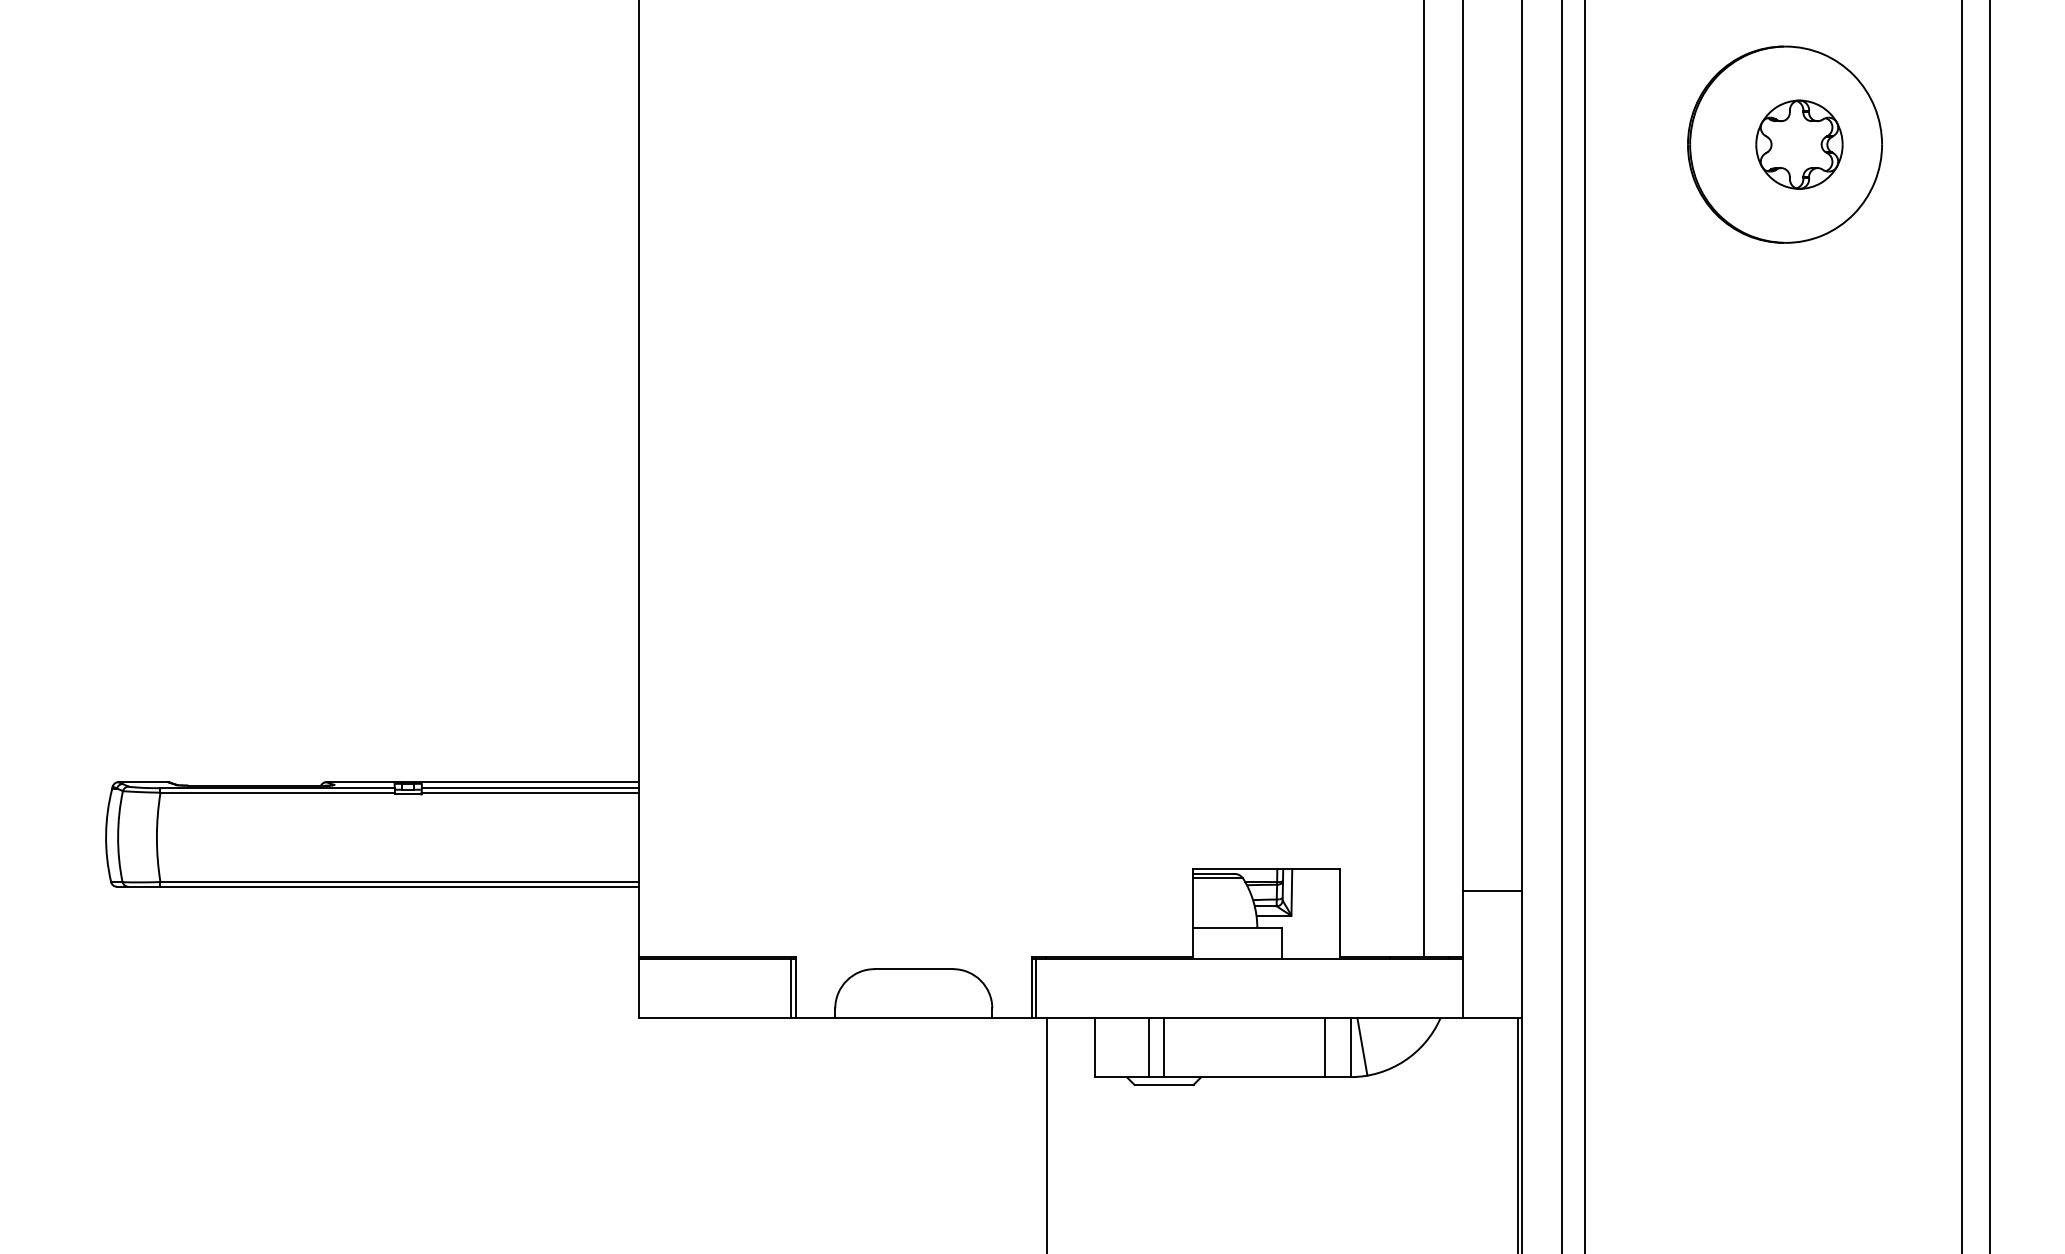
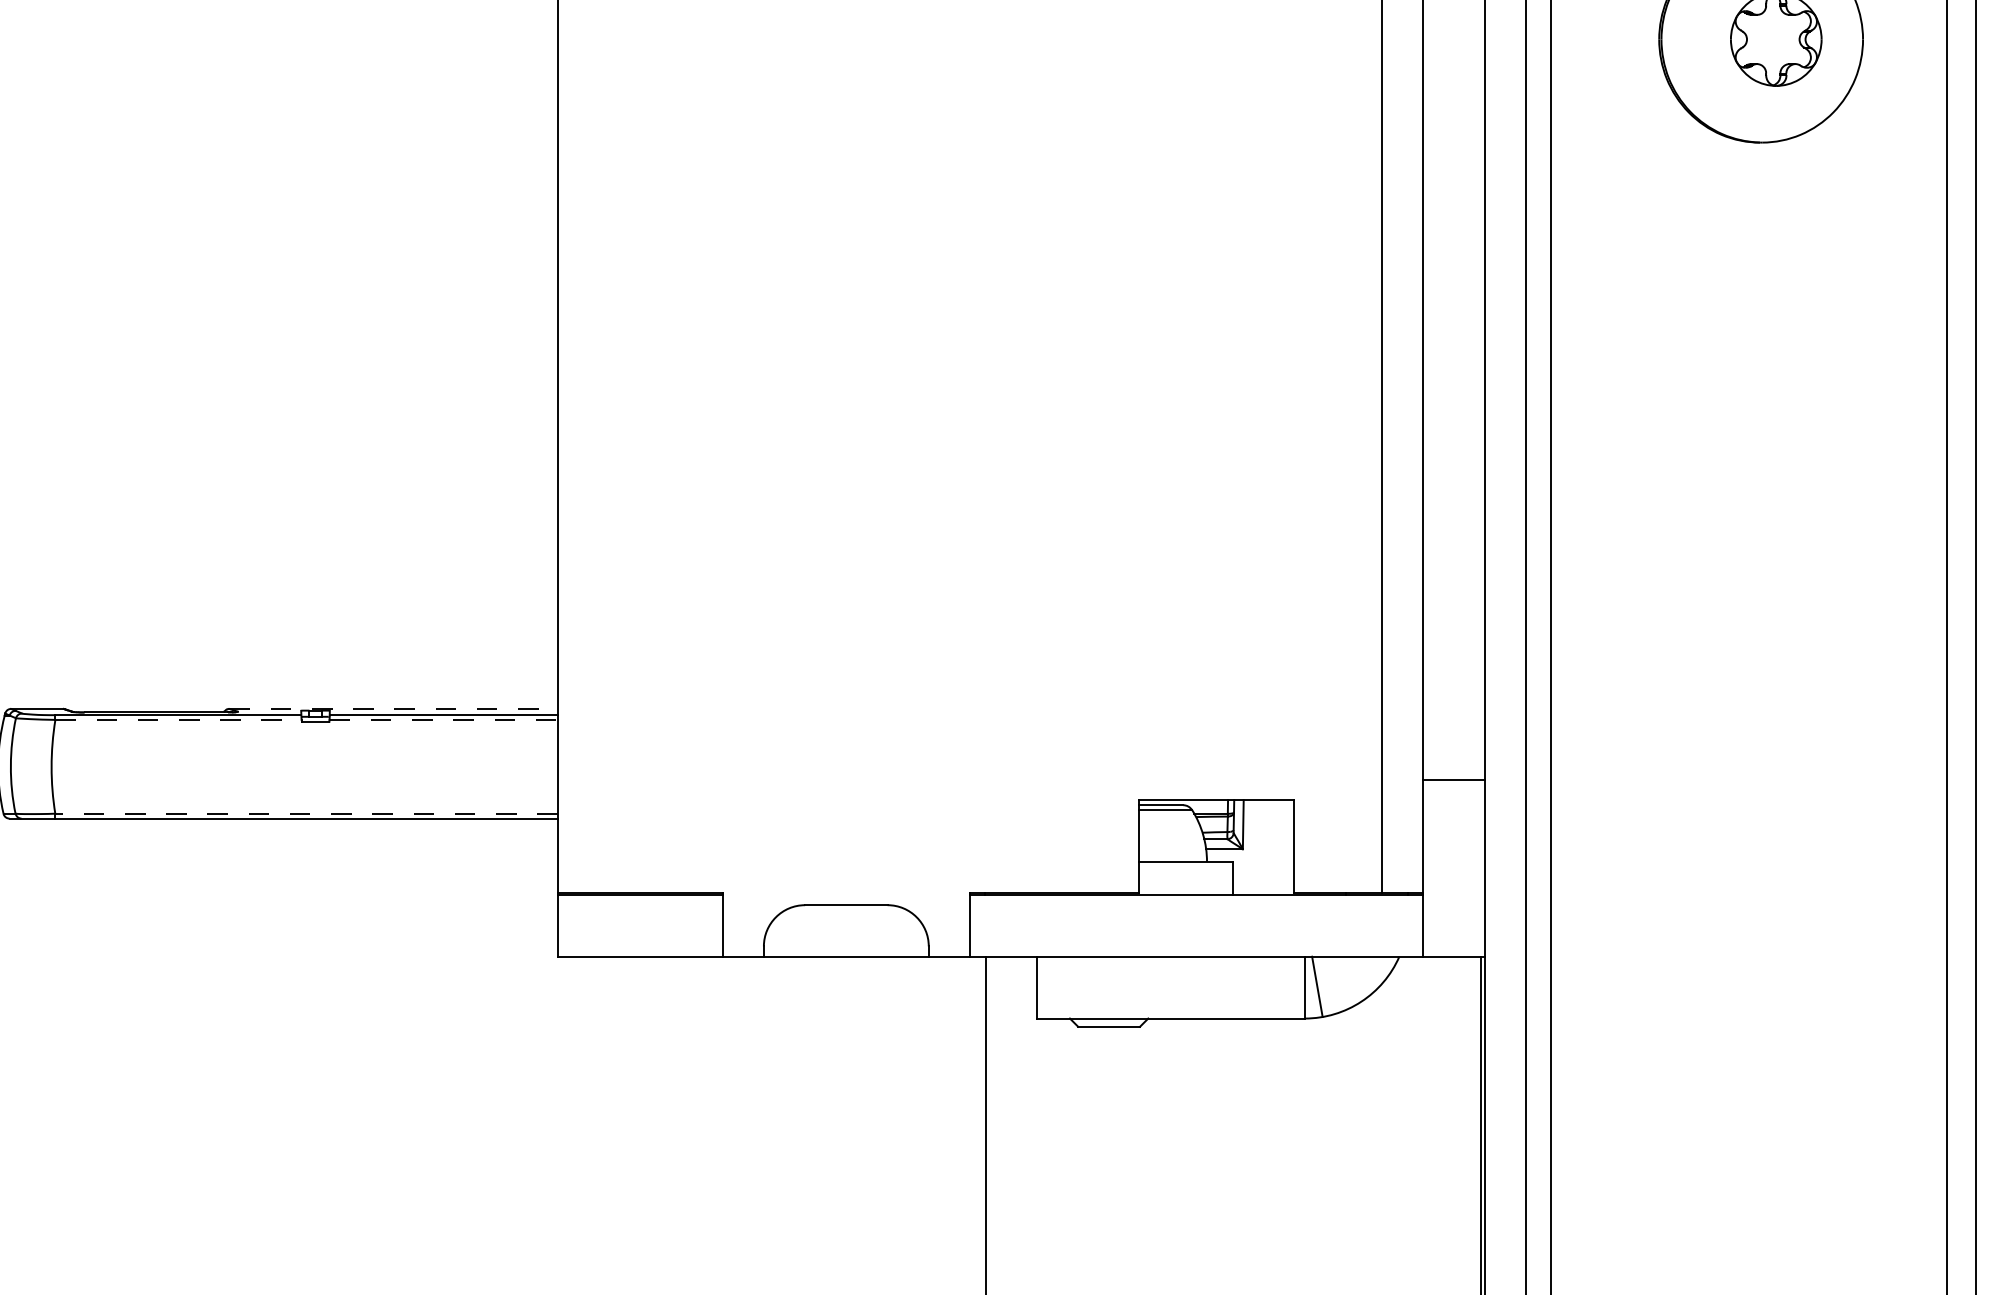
line: (483, 782) -> (394, 709), solid -> dashed
line: (278, 792) -> (179, 719), solid -> dashed
line: (530, 792) -> (443, 719), solid -> dashed
line: (399, 882) -> (306, 814), solid -> dashed
line: (1492, 890) -> (1453, 779), moved
line: (791, 988) -> (717, 925), removed
line: (1036, 988) -> (975, 925), removed
line: (1149, 1047) -> (1093, 987), removed
line: (1164, 1047) -> (1109, 987), removed
line: (1325, 1047) -> (1278, 987), removed

